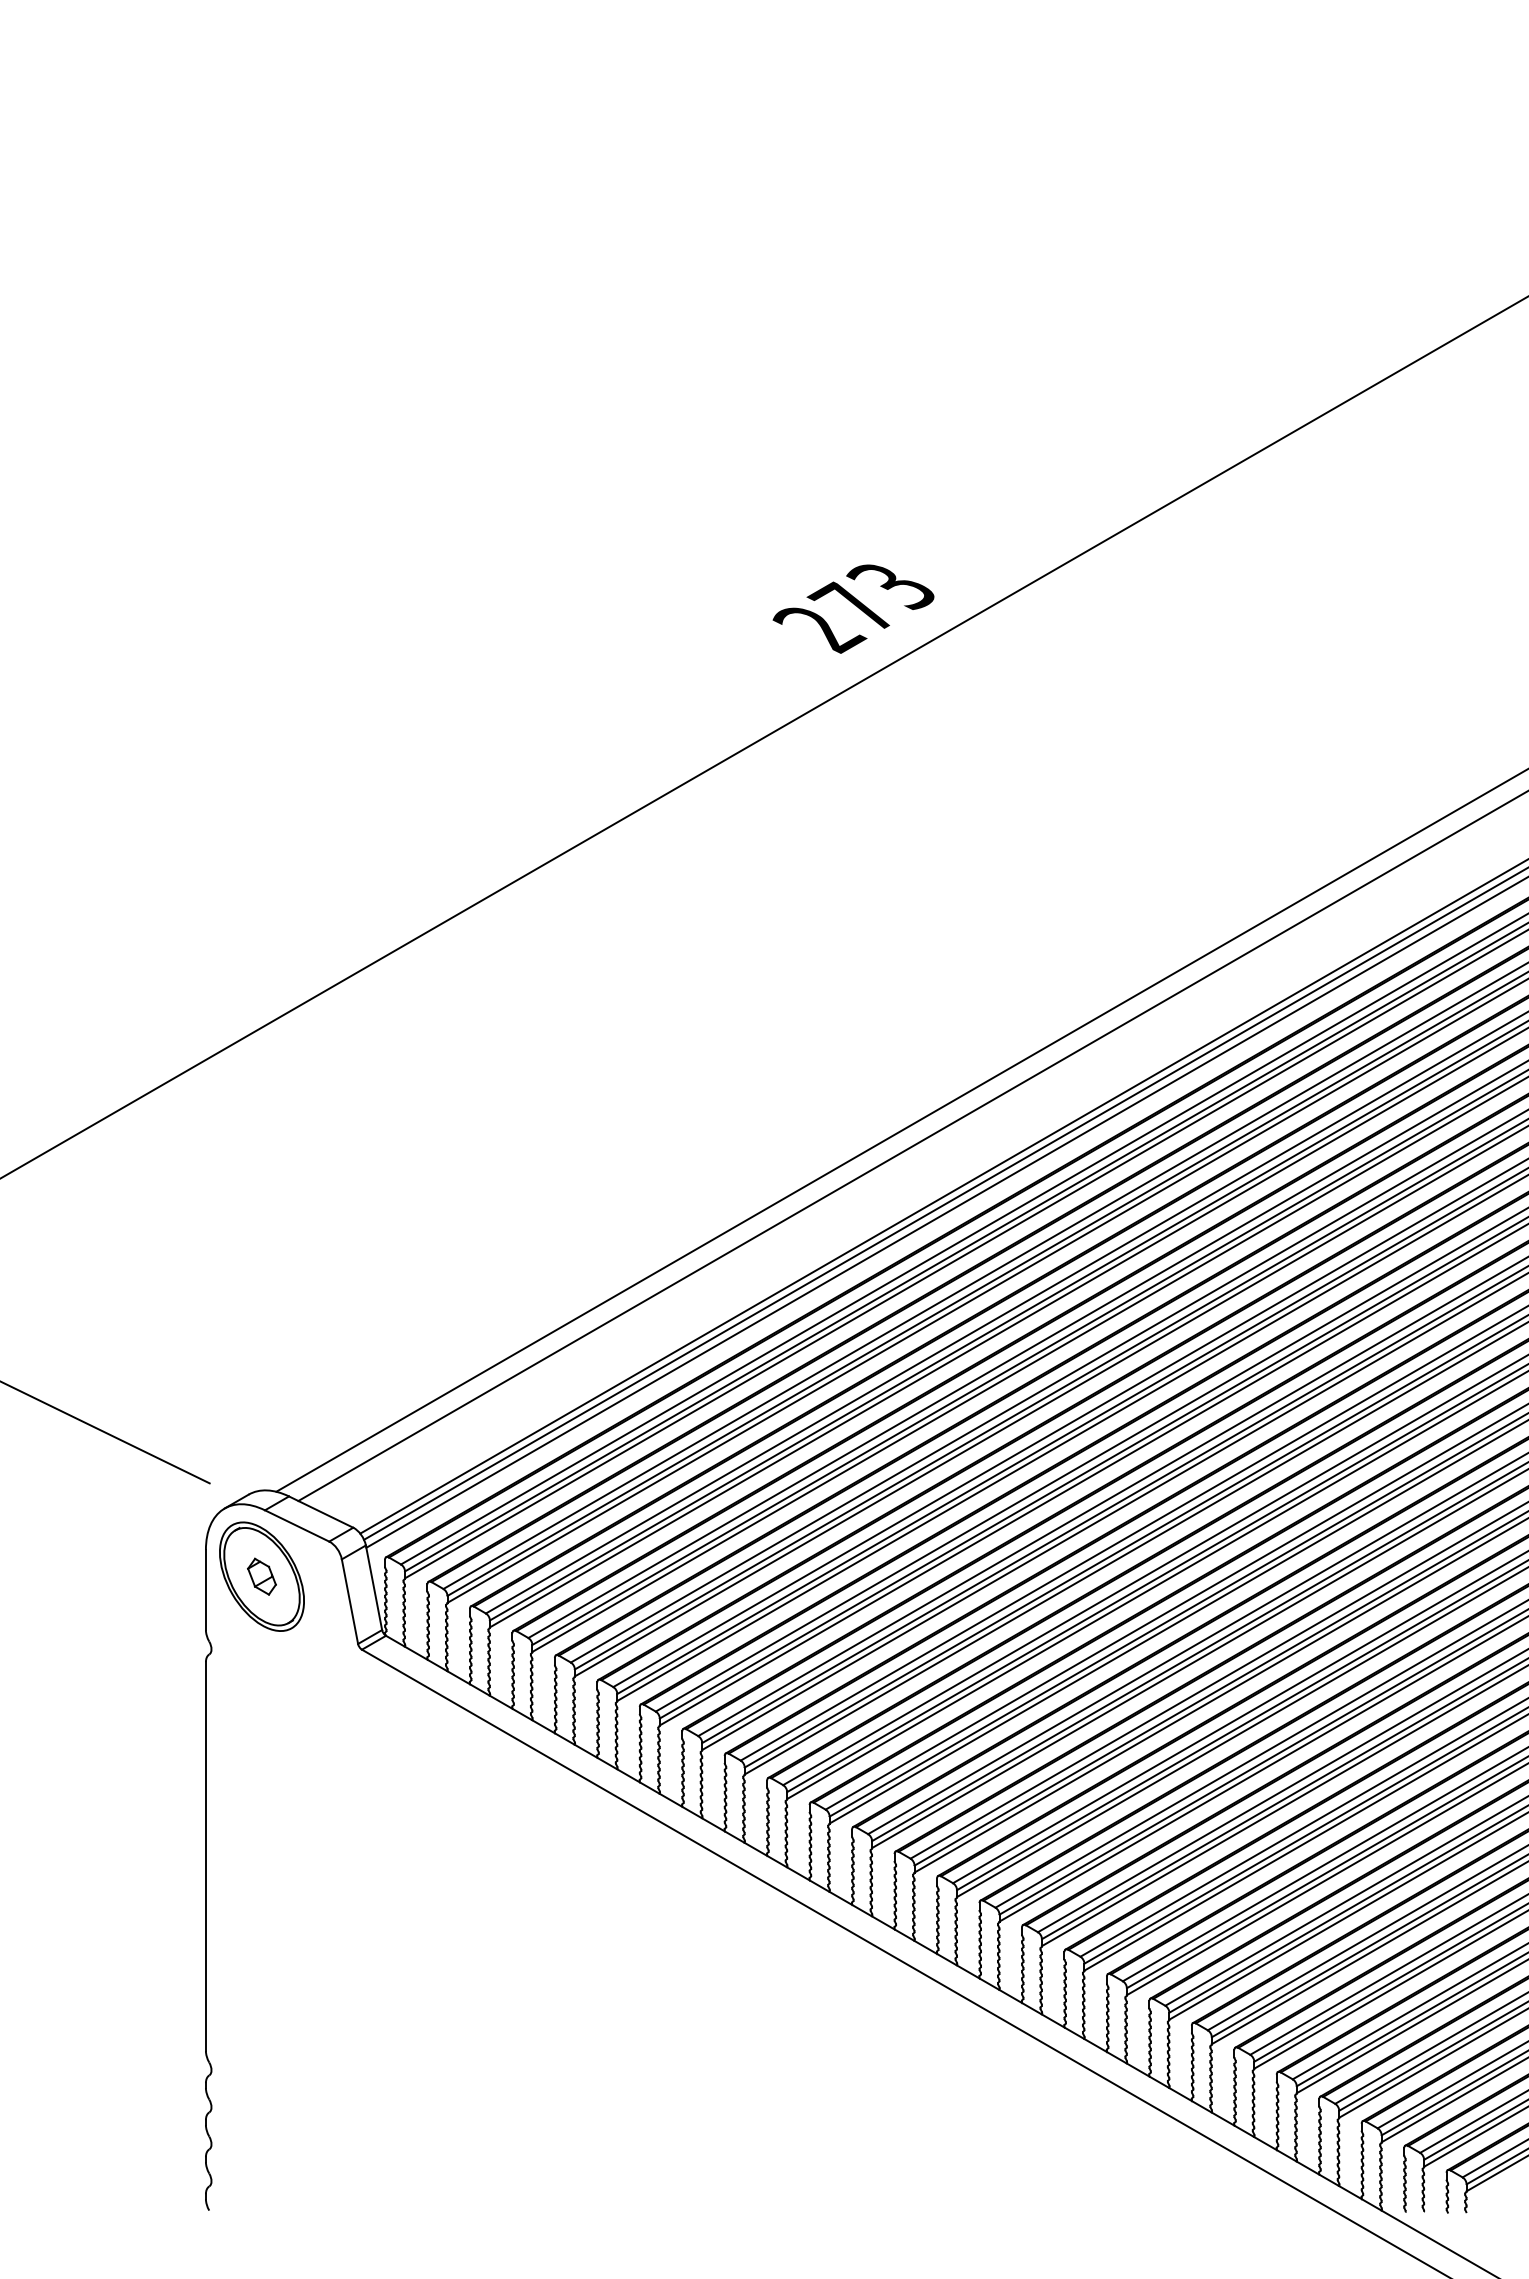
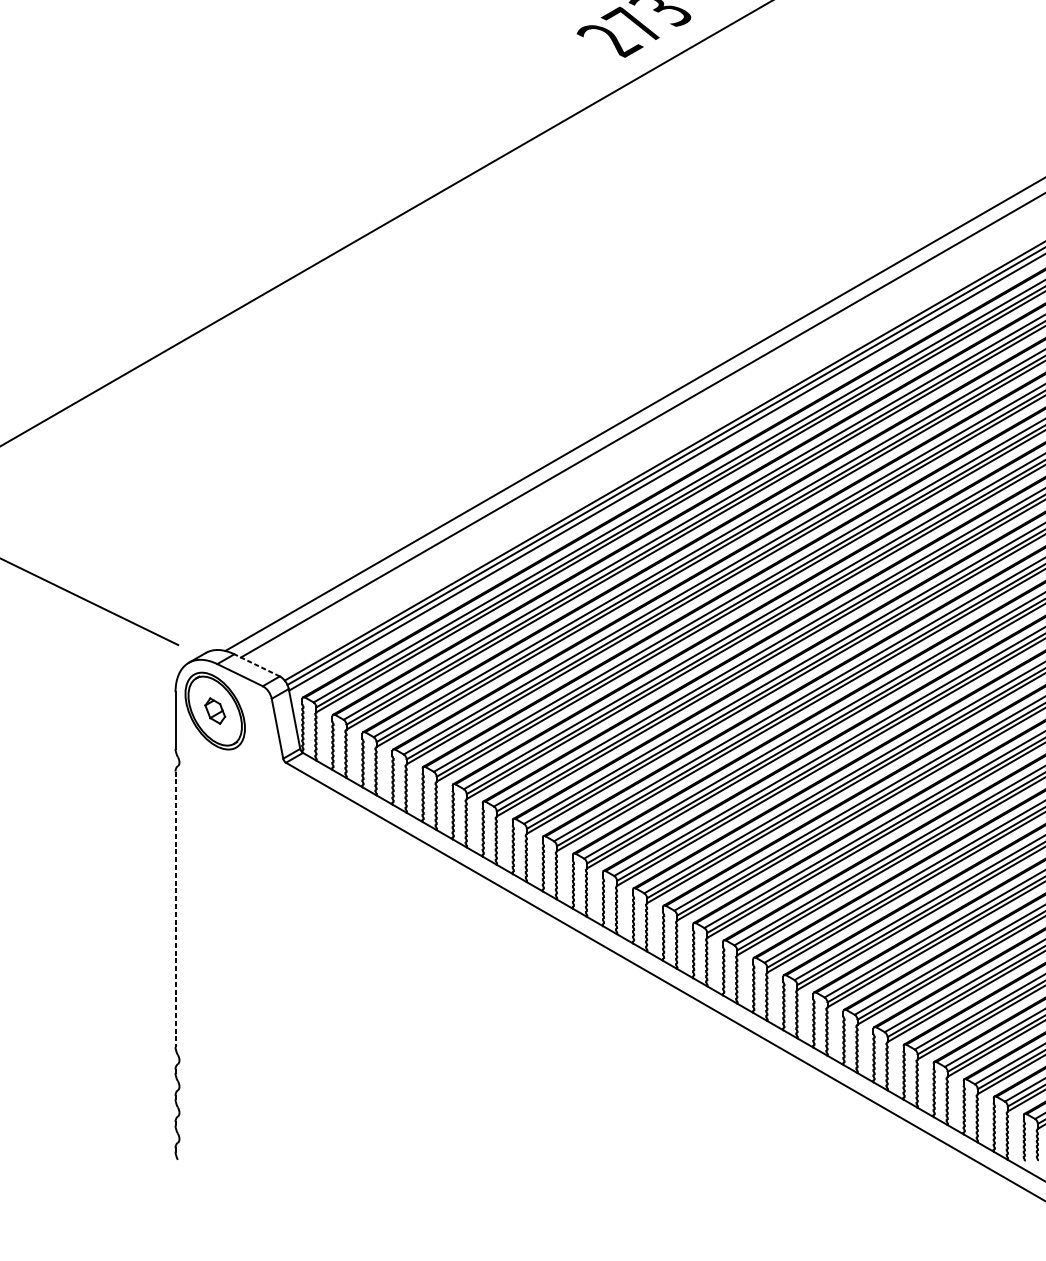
line: (321, 1512) -> (257, 665), solid -> dashed
line: (205, 1857) -> (175, 909), solid -> dashed

